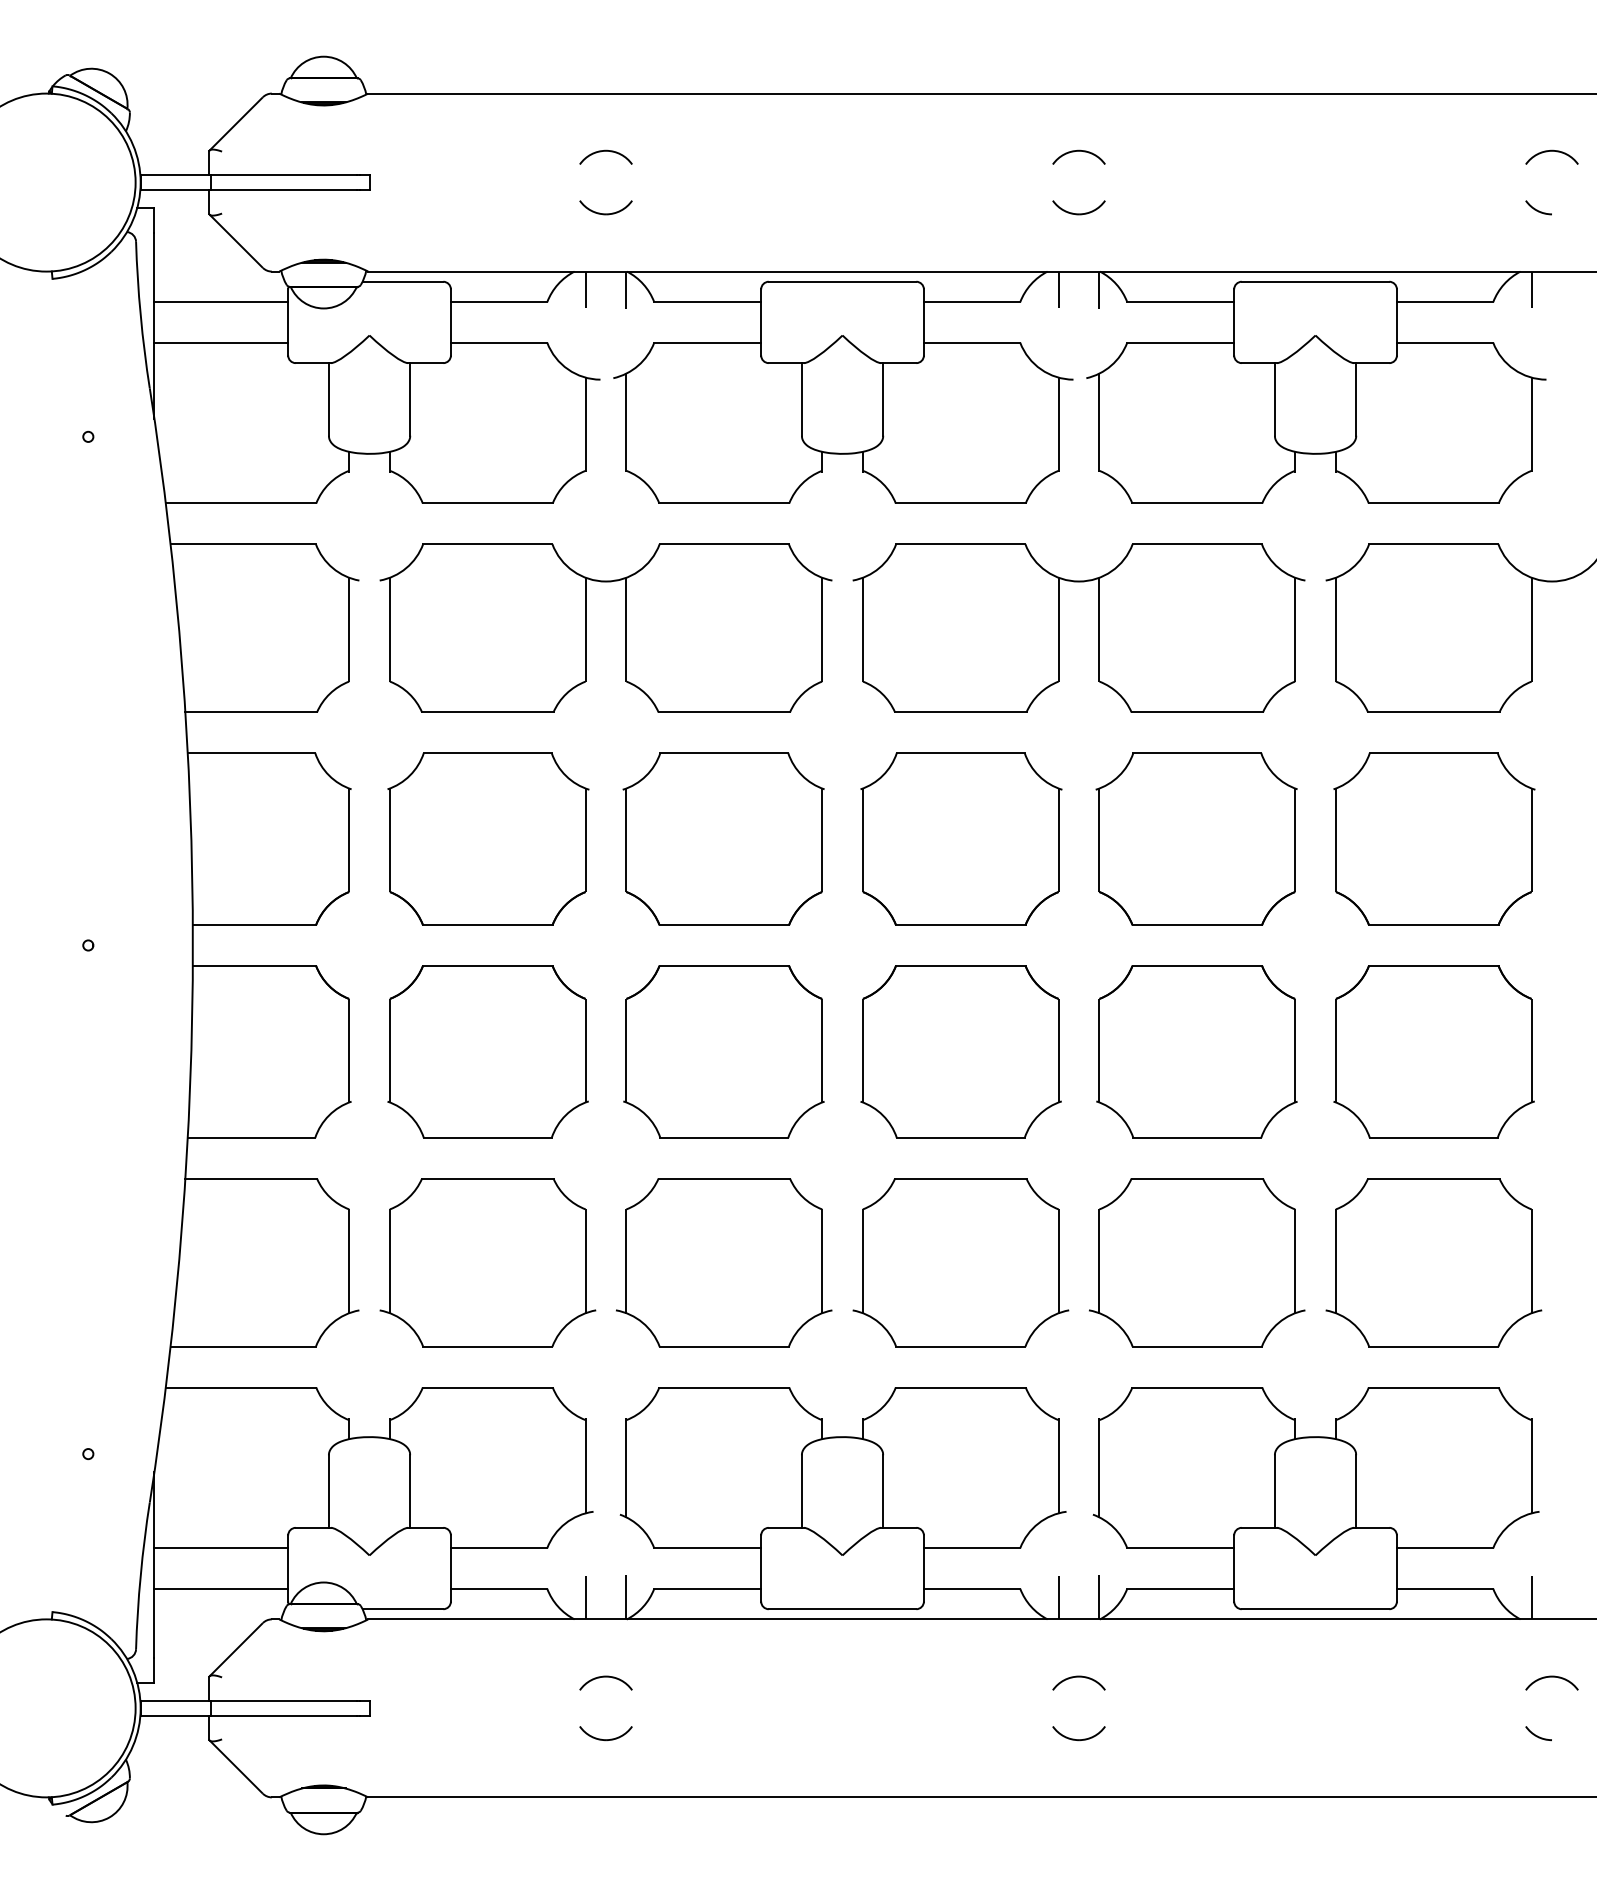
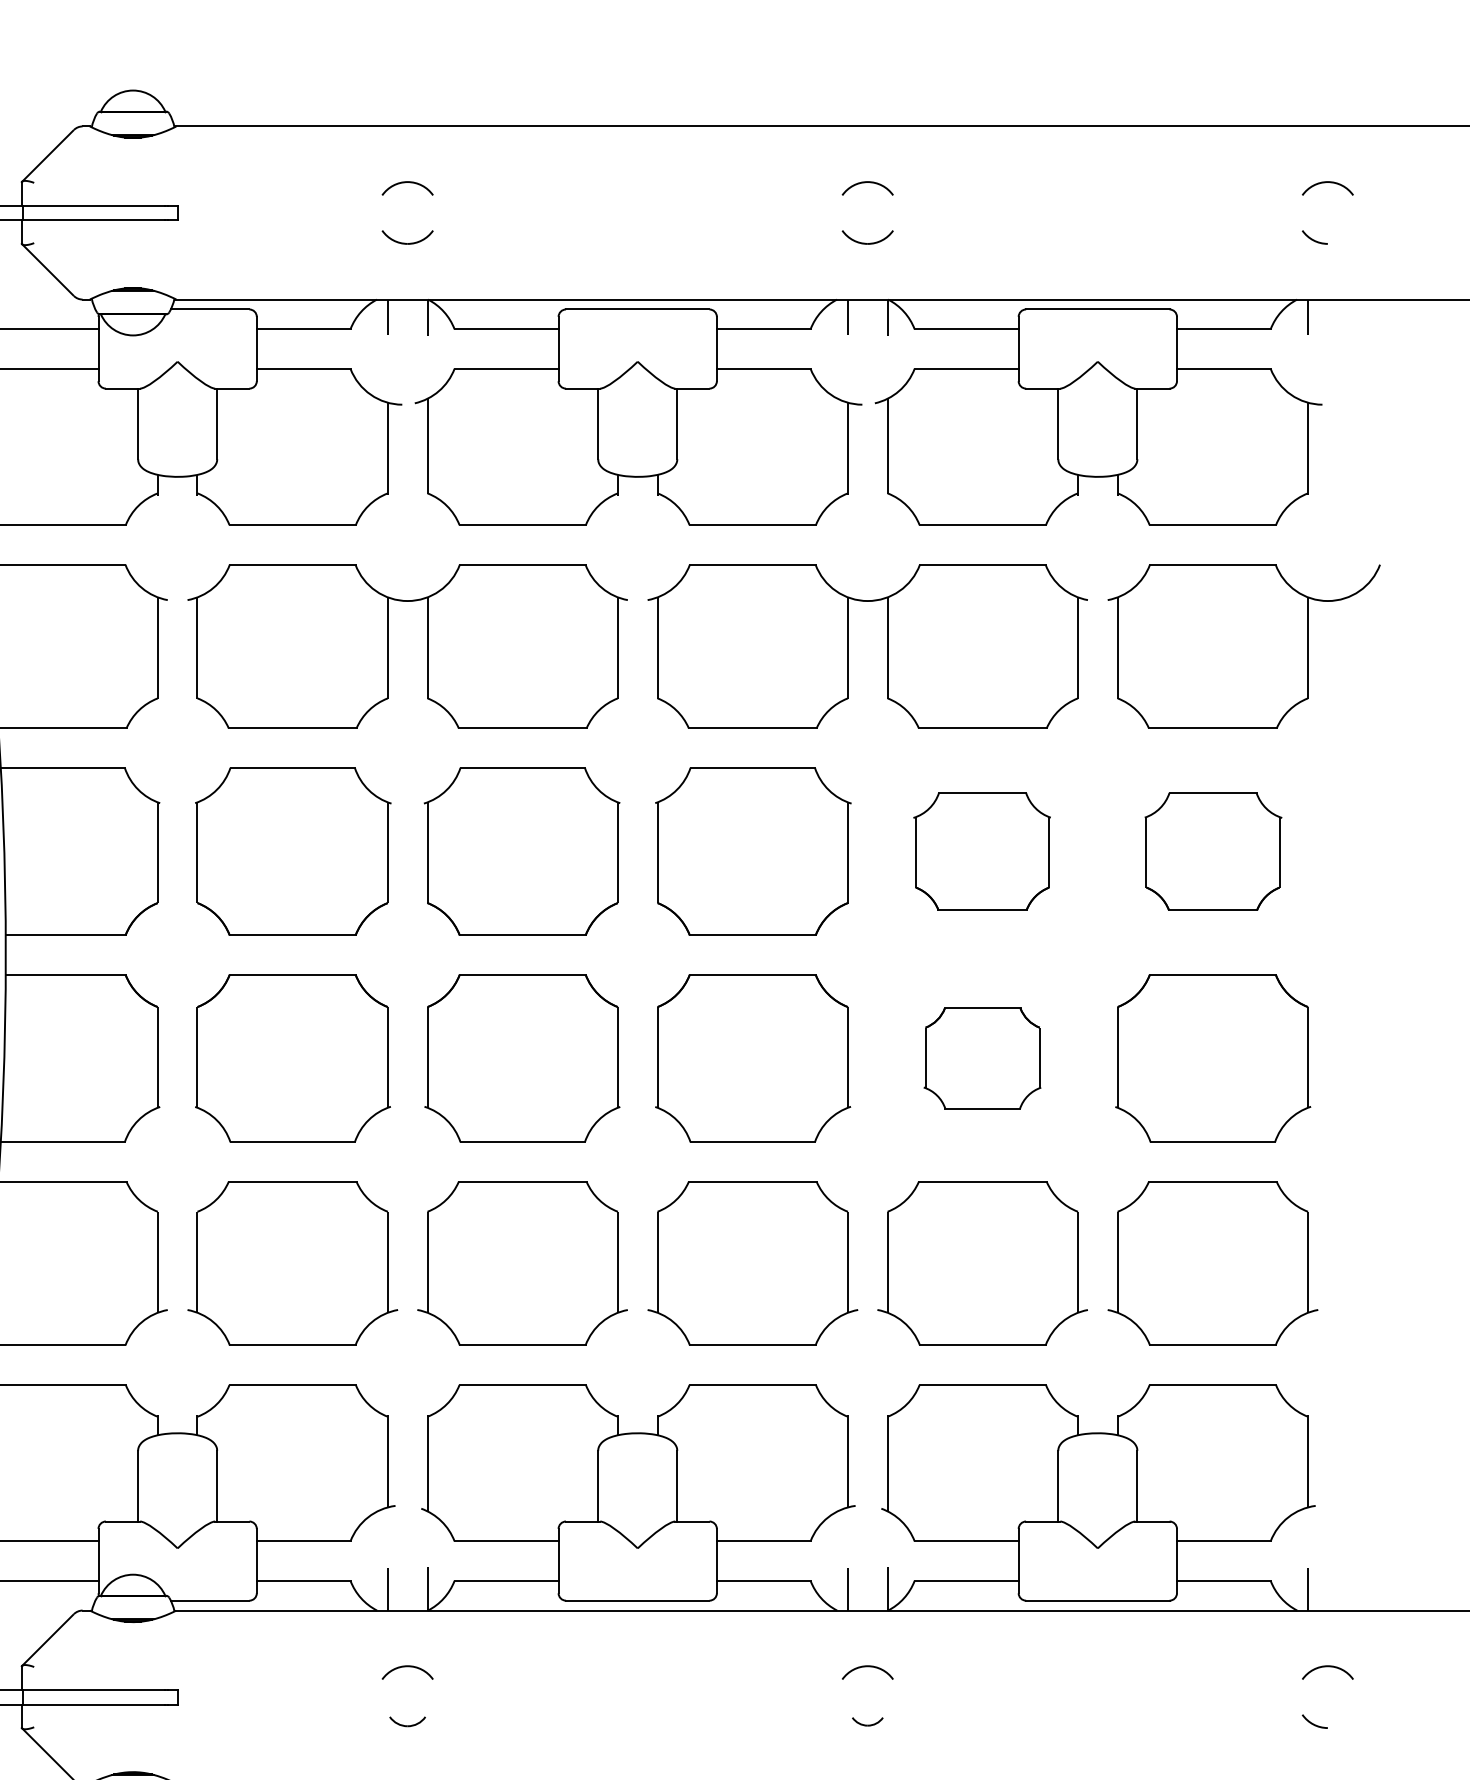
part: (1196, 838) -> (982, 851), size x0.7
part: (1434, 838) -> (1213, 851), size x0.7
part: (1196, 1051) -> (982, 1058), size x0.6
part: (605, 1733) -> (407, 1721), size x0.7
part: (1078, 1733) -> (867, 1721), size x0.6

